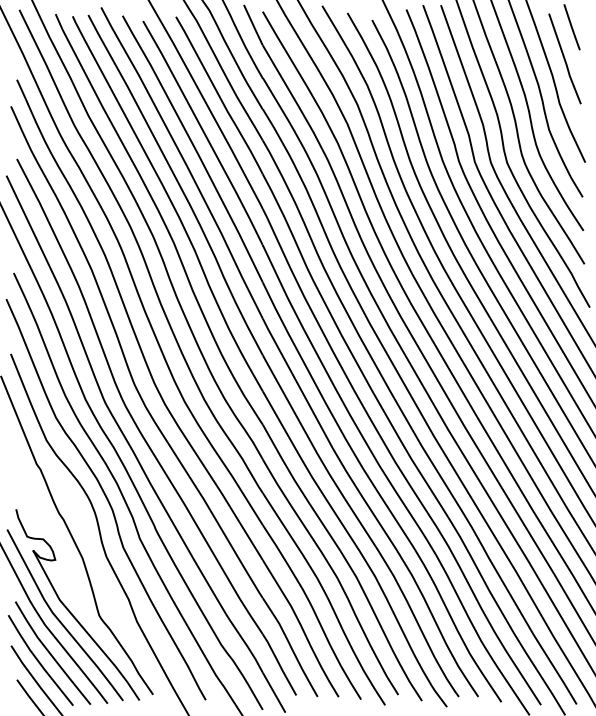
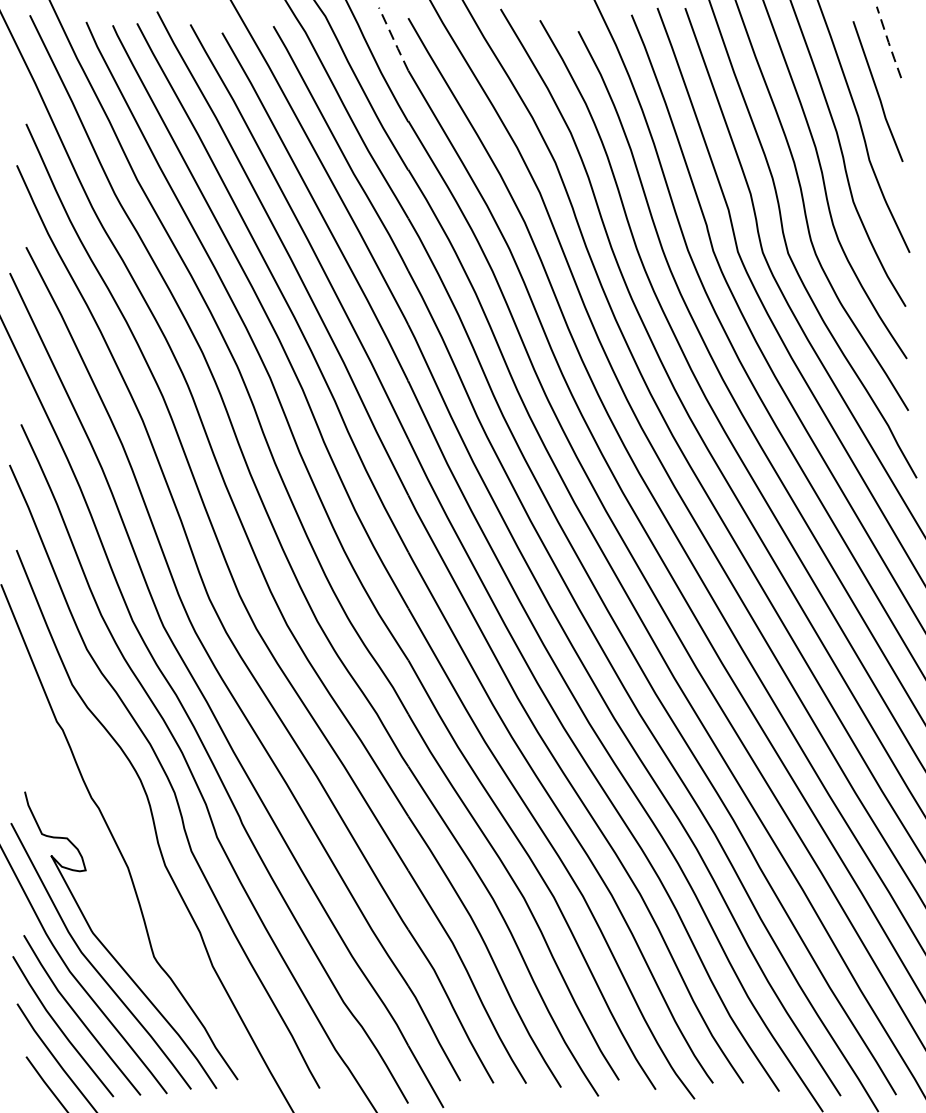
line: (253, 25) -> (393, 39), solid -> dashed
line: (571, 27) -> (888, 42), solid -> dashed

